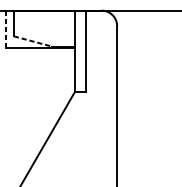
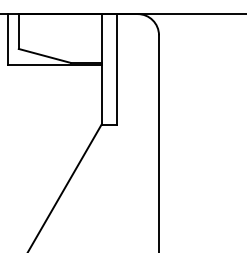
line: (6, 30) -> (8, 40), dashed -> solid
line: (32, 41) -> (44, 55), dashed -> solid

